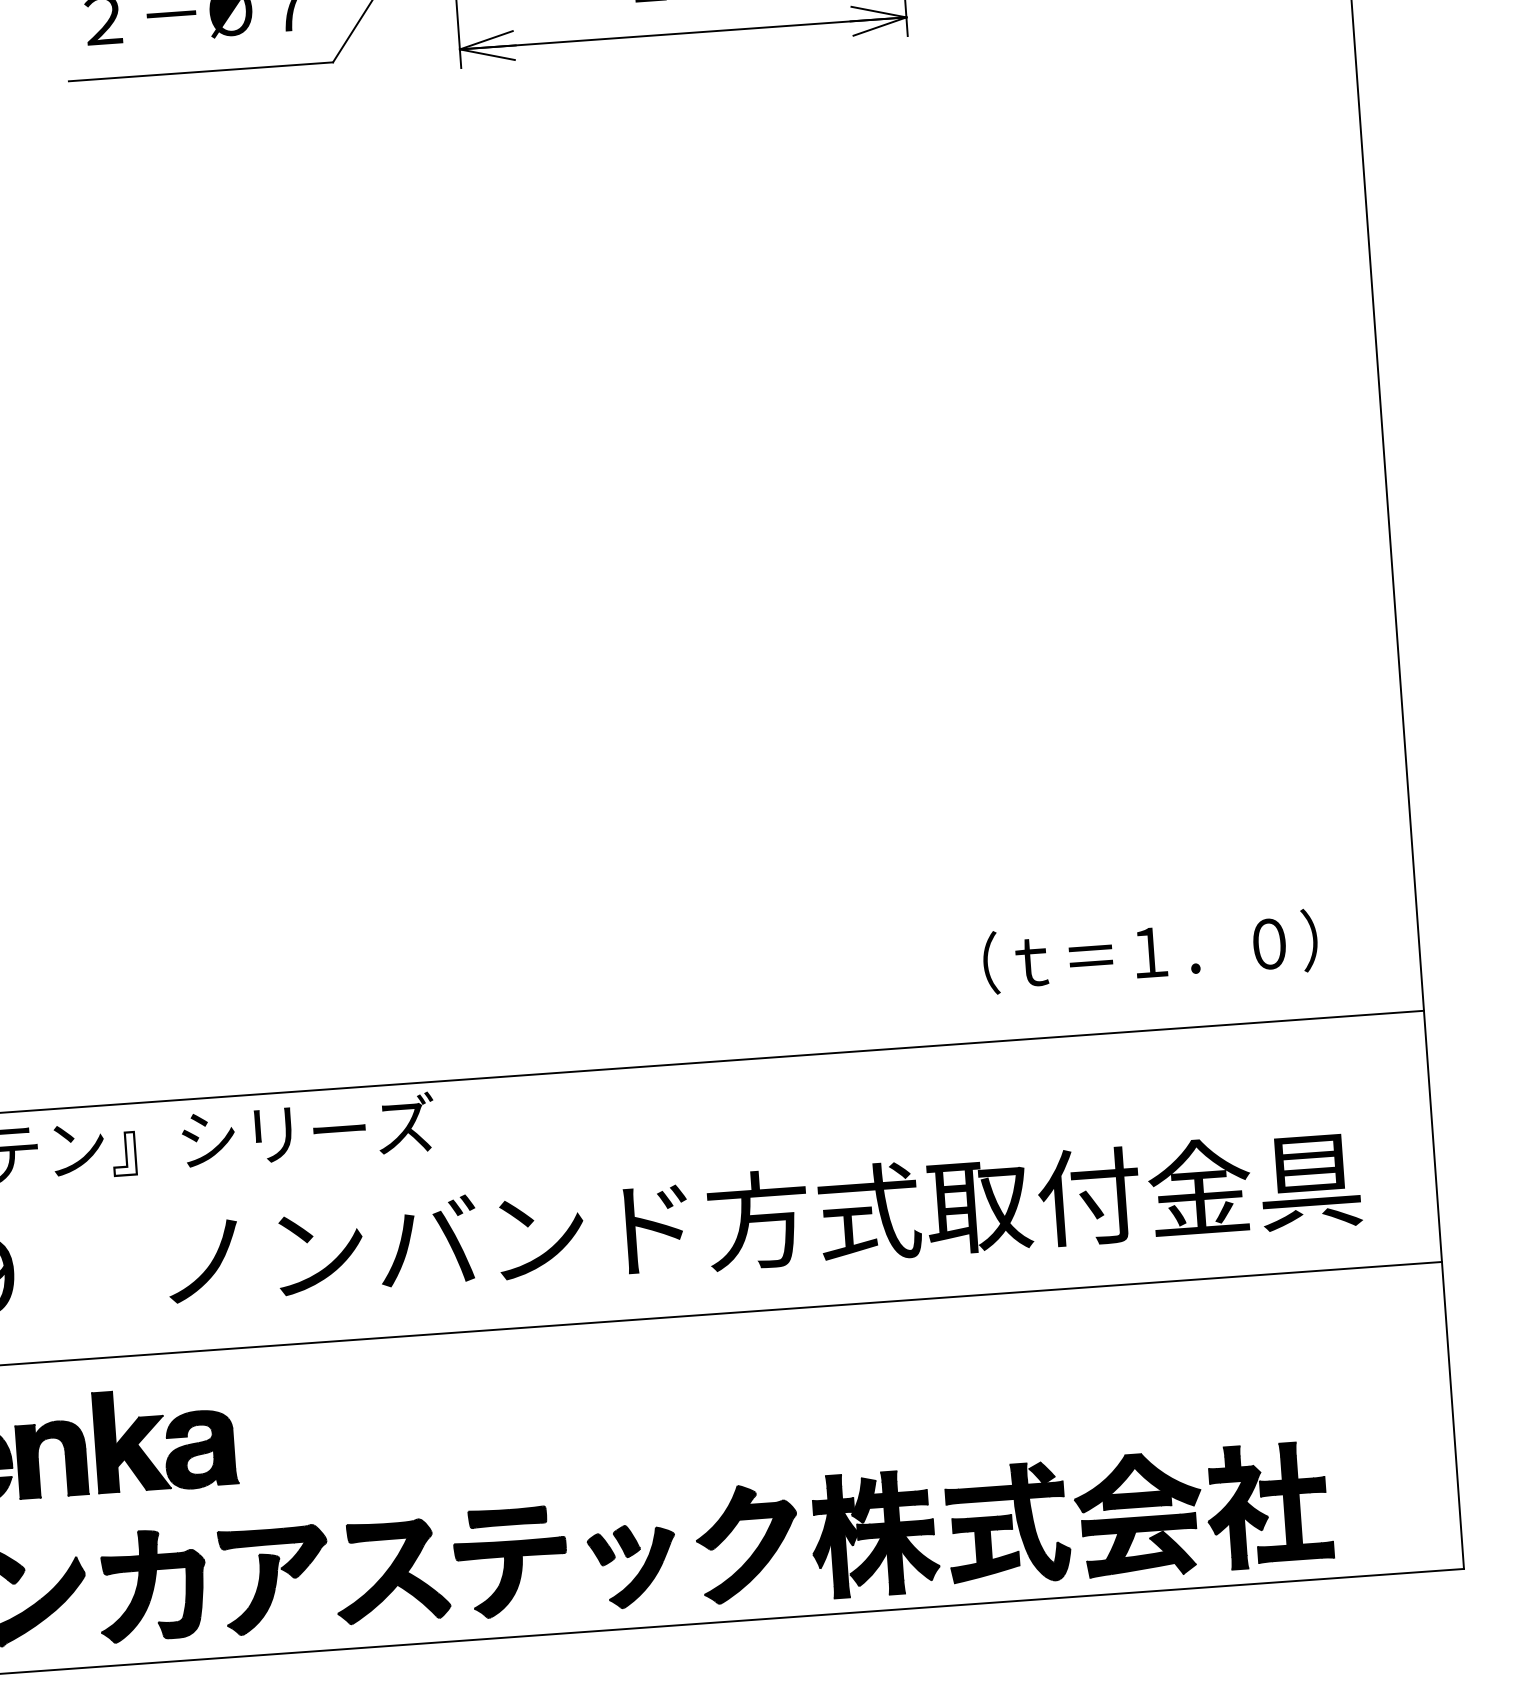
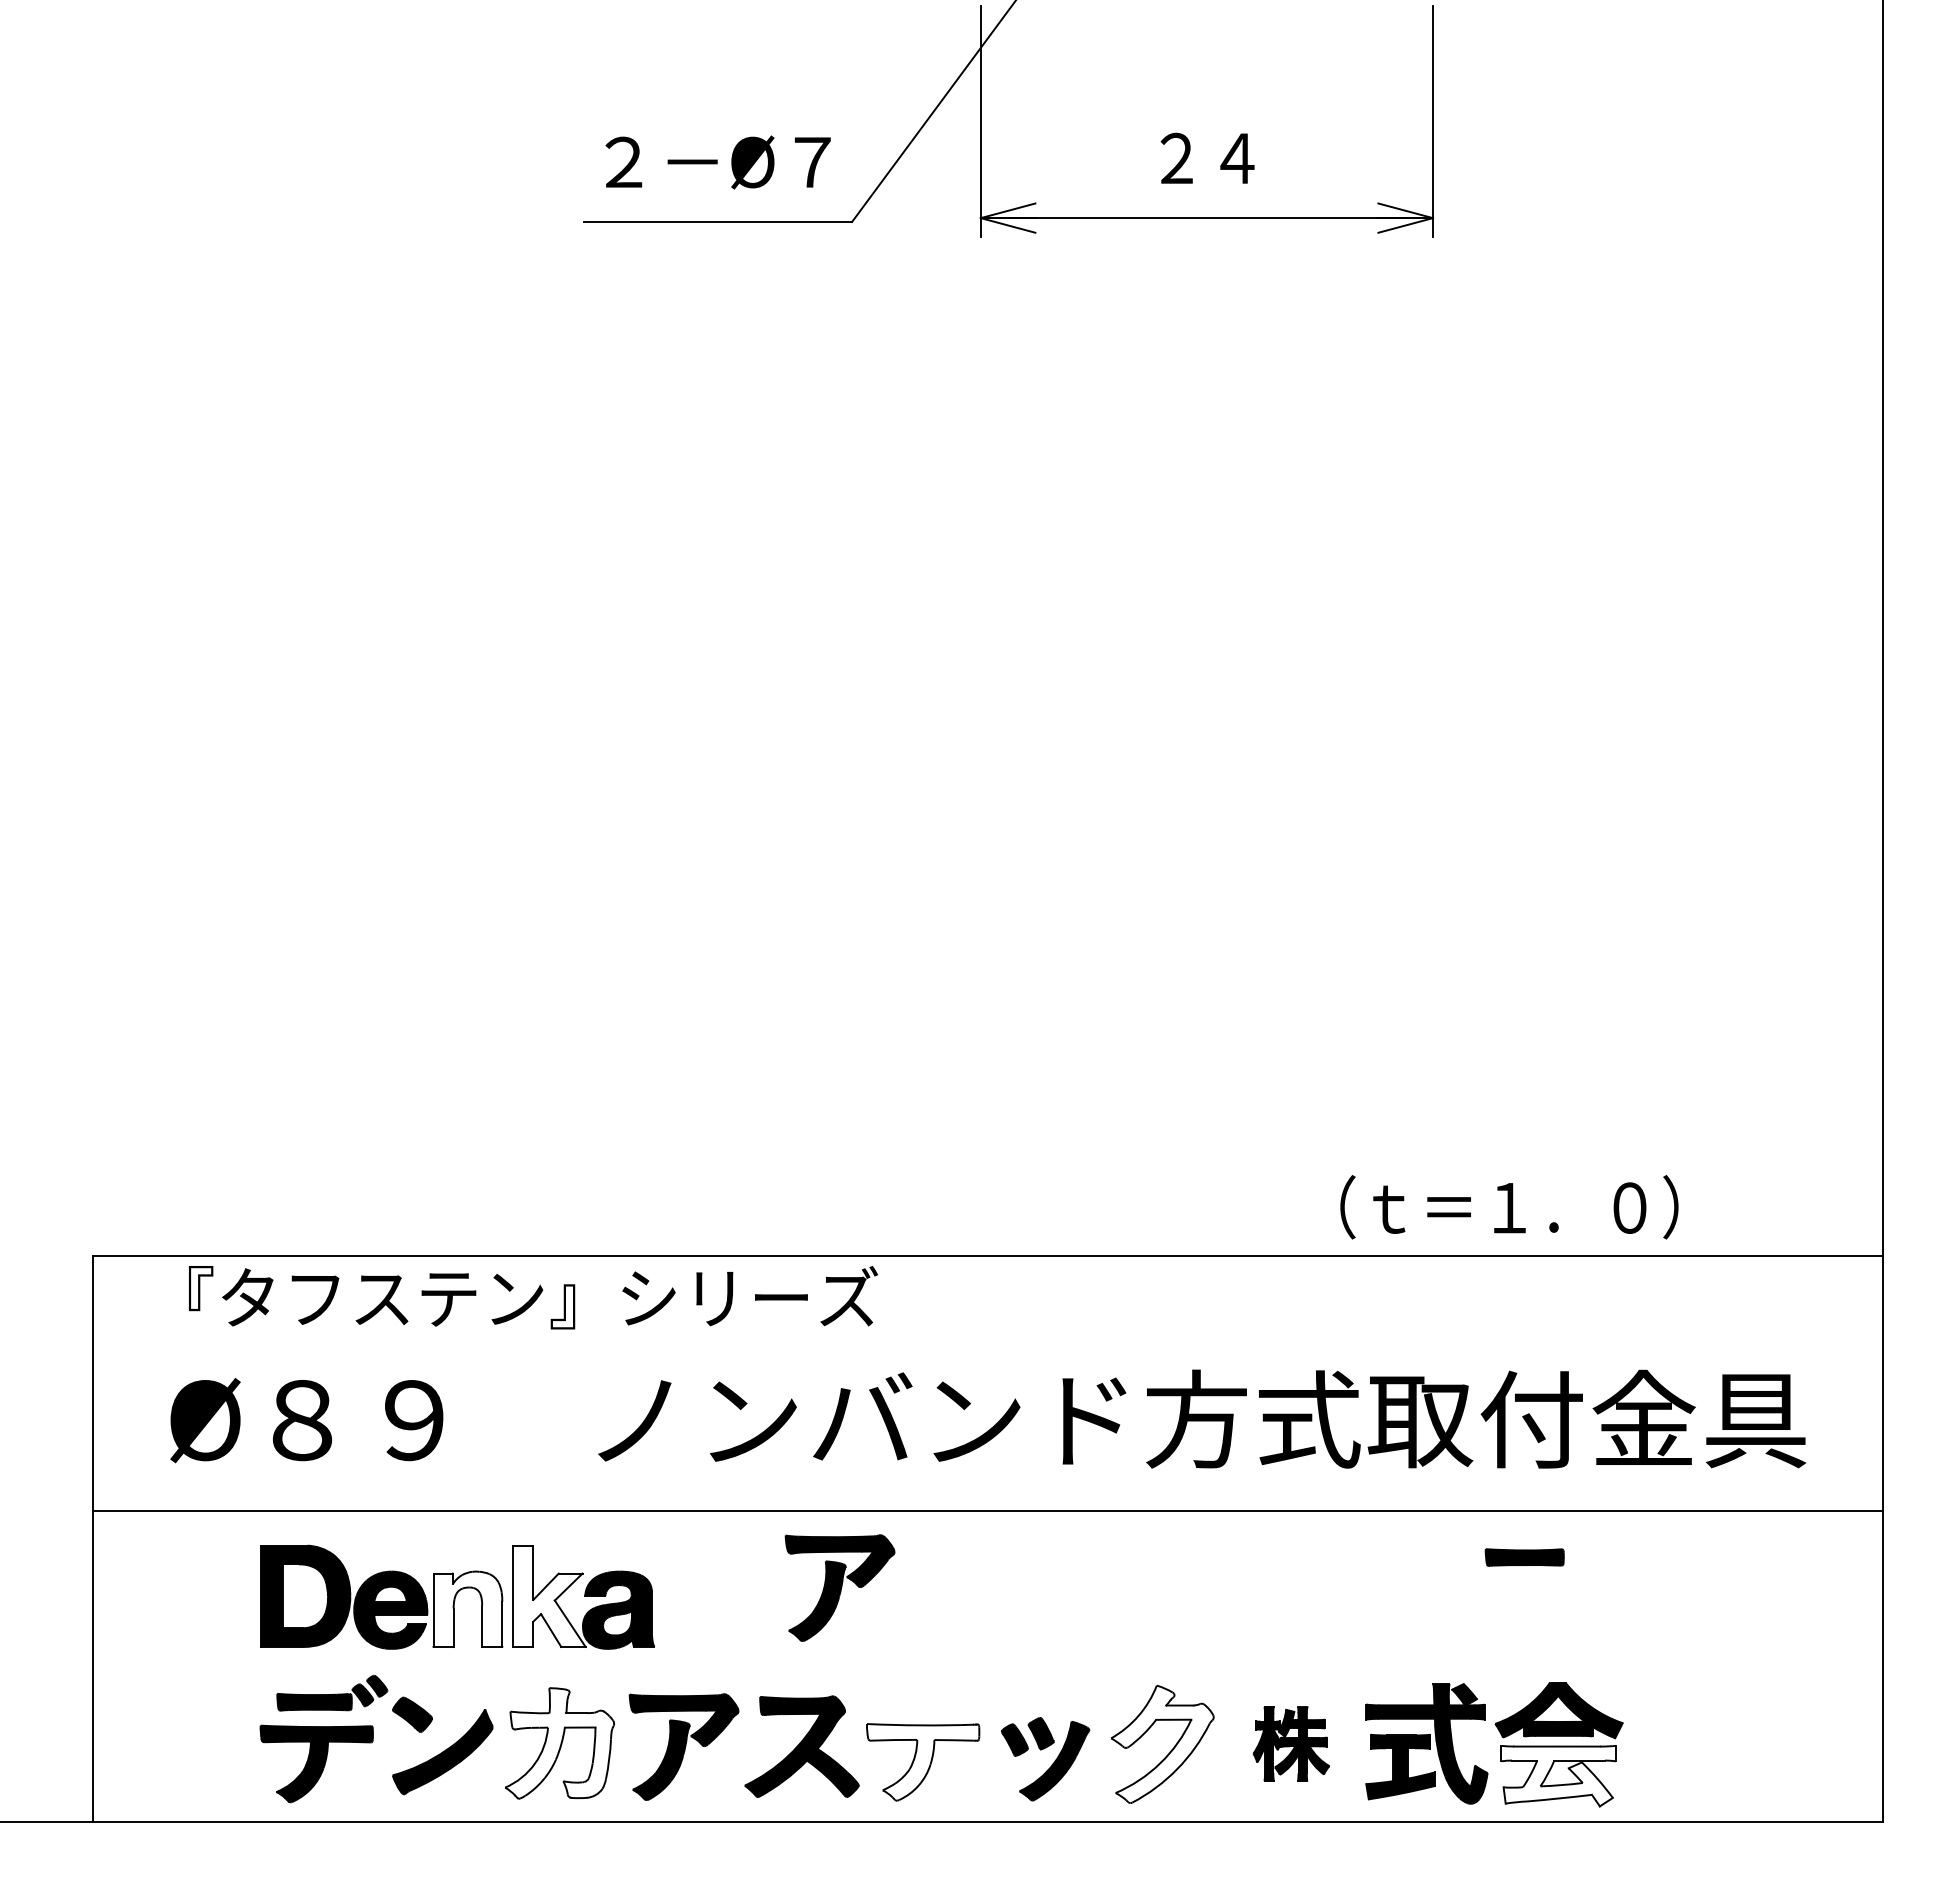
text: (1150, 952) -> (1509, 1207), moved
part: (417, 1411) -> (839, 1587), added
fill: (131, 1439) -> (549, 1595), removed
fill: (51, 1458) -> (467, 1608), removed
part: (1267, 1496) -> (1690, 1734), removed
part: (507, 1517) -> (1524, 1557), moved
part: (874, 1533) -> (1291, 1743), size x0.6
fill: (747, 1543) -> (1162, 1744), removed
fill: (1140, 1546) -> (1558, 1775), removed
fill: (512, 1578) -> (923, 1762), removed
fill: (151, 1585) -> (559, 1743), removed

